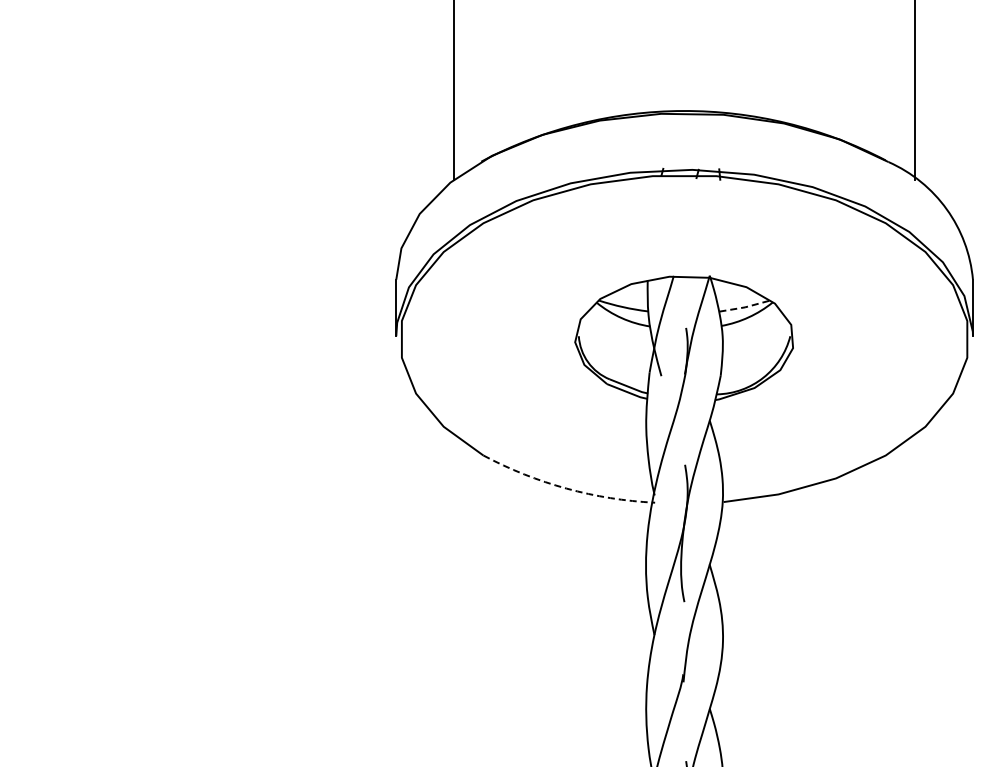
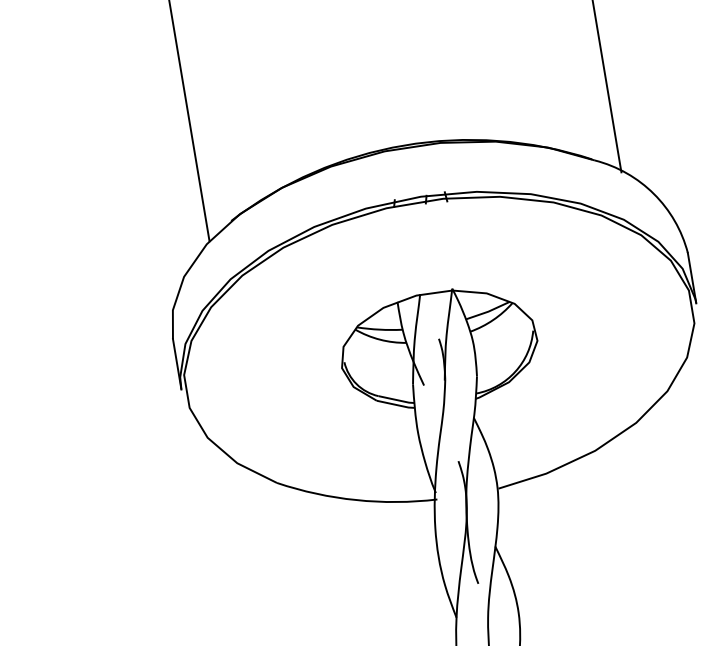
line: (745, 307) -> (488, 311), dashed -> solid
arc: (566, 488) -> (356, 500), dashed -> solid

